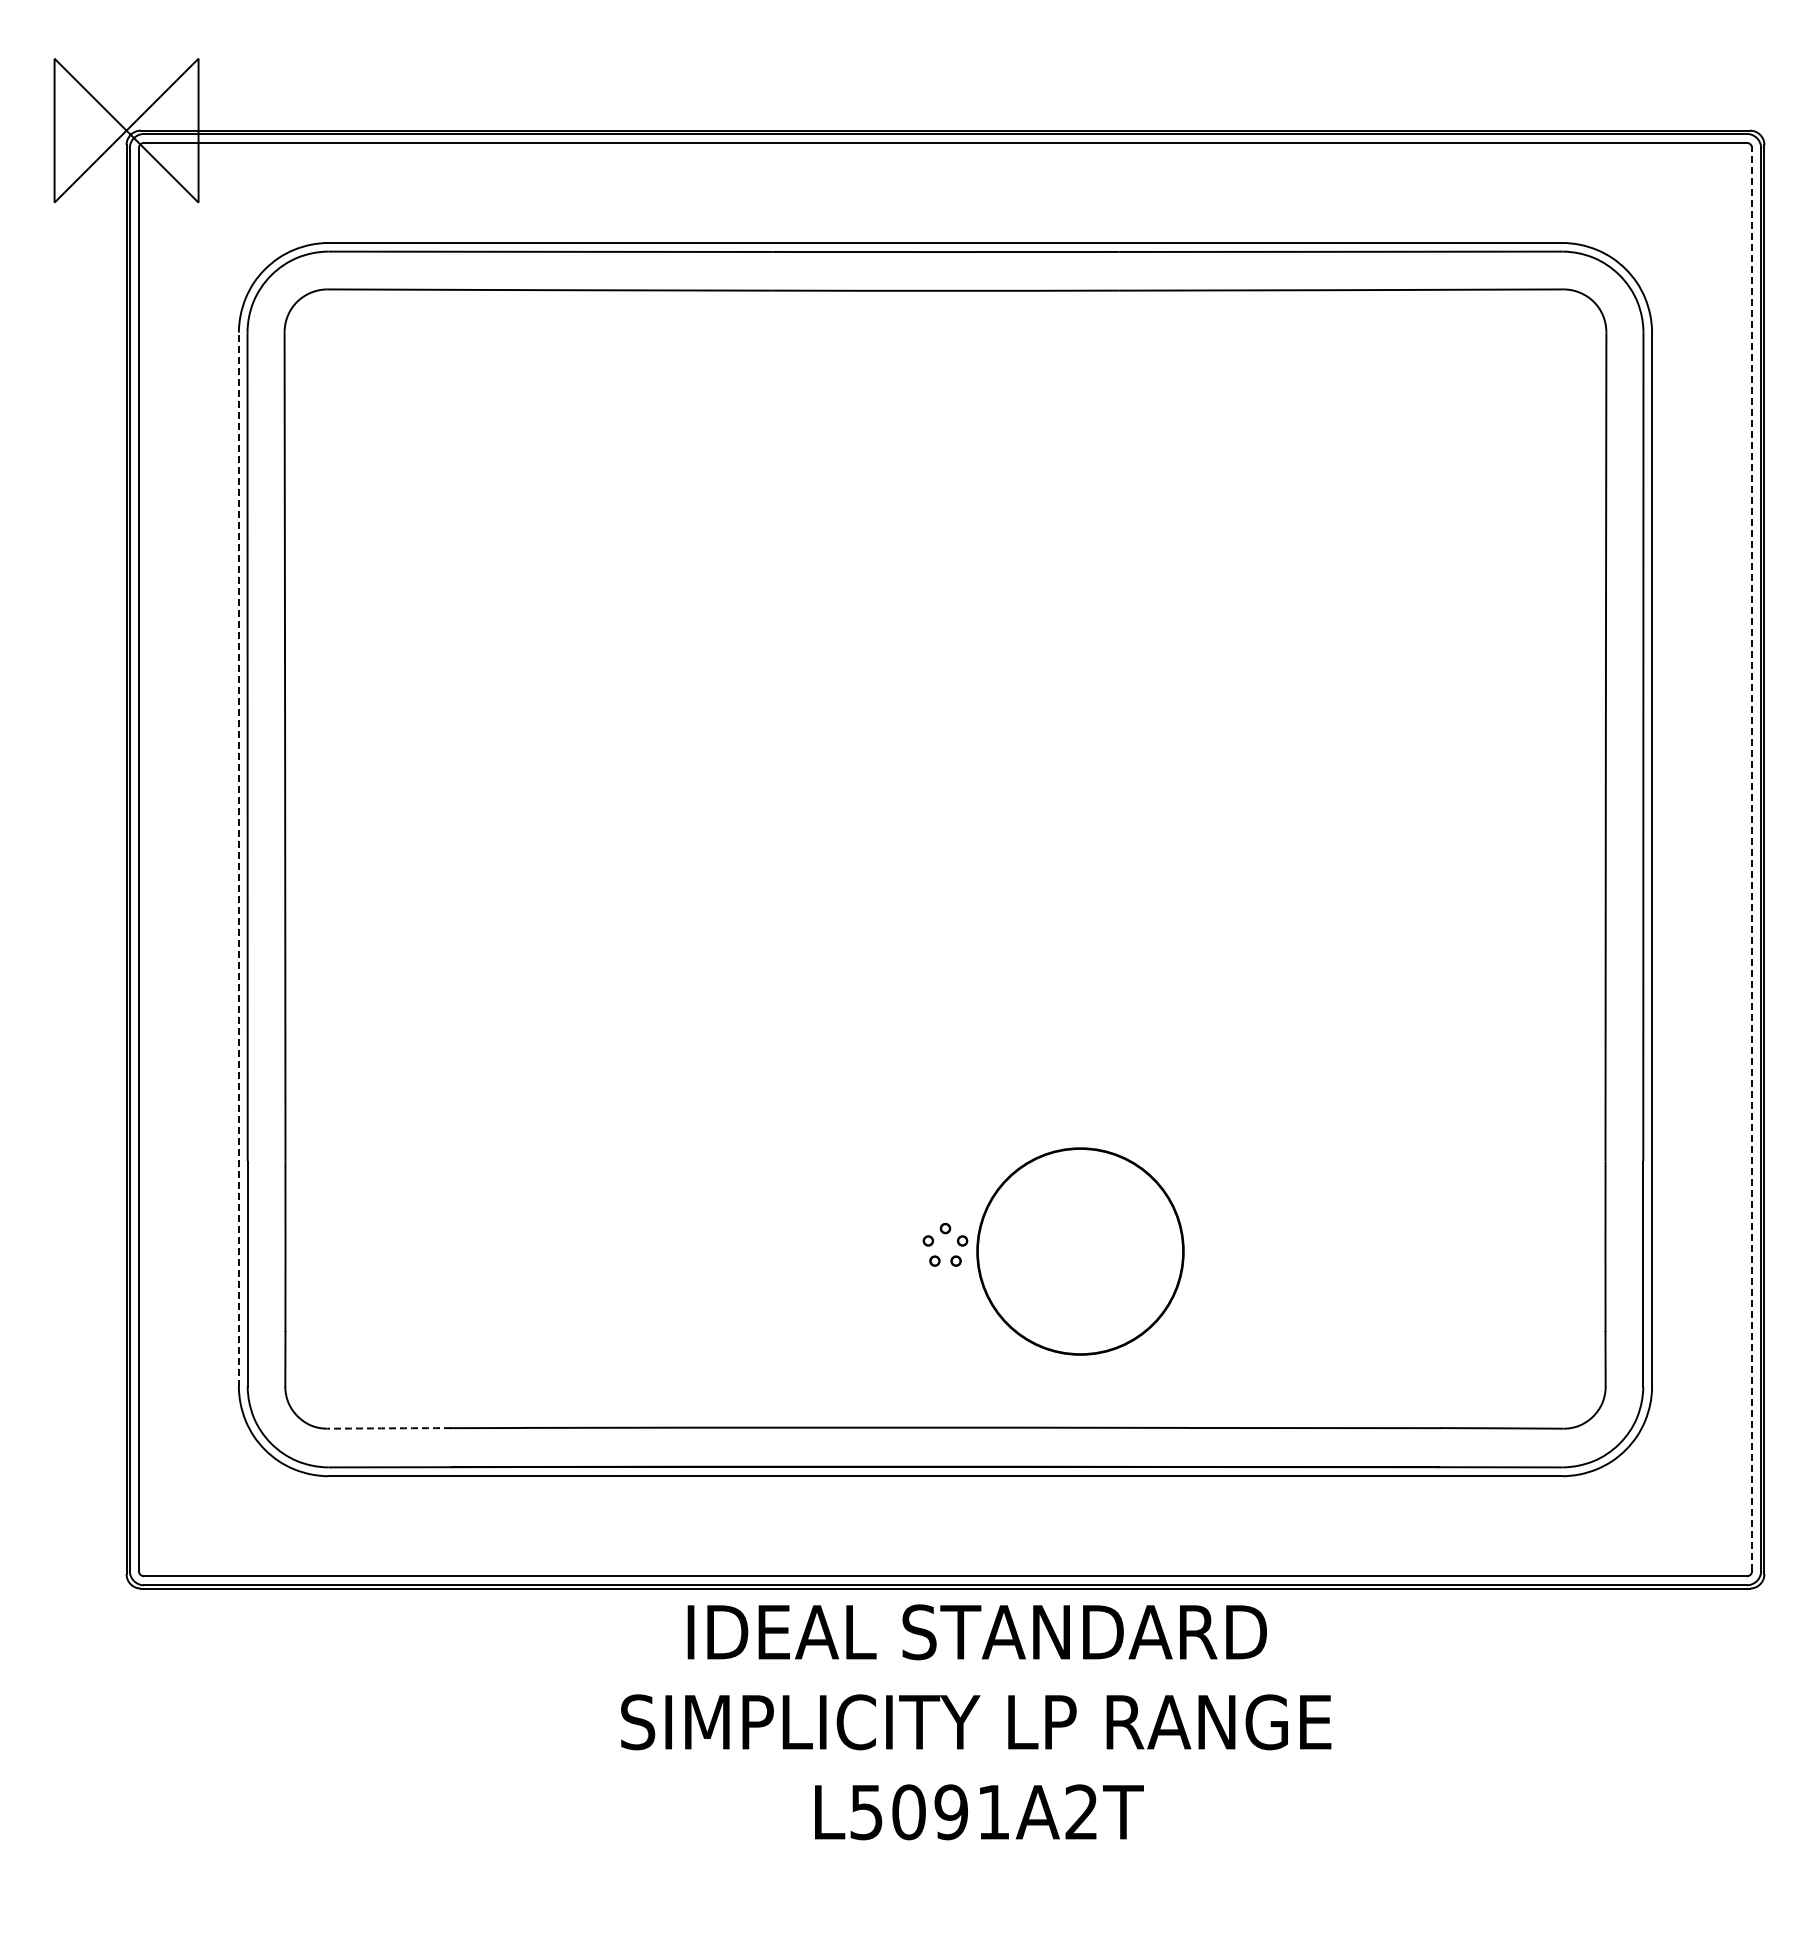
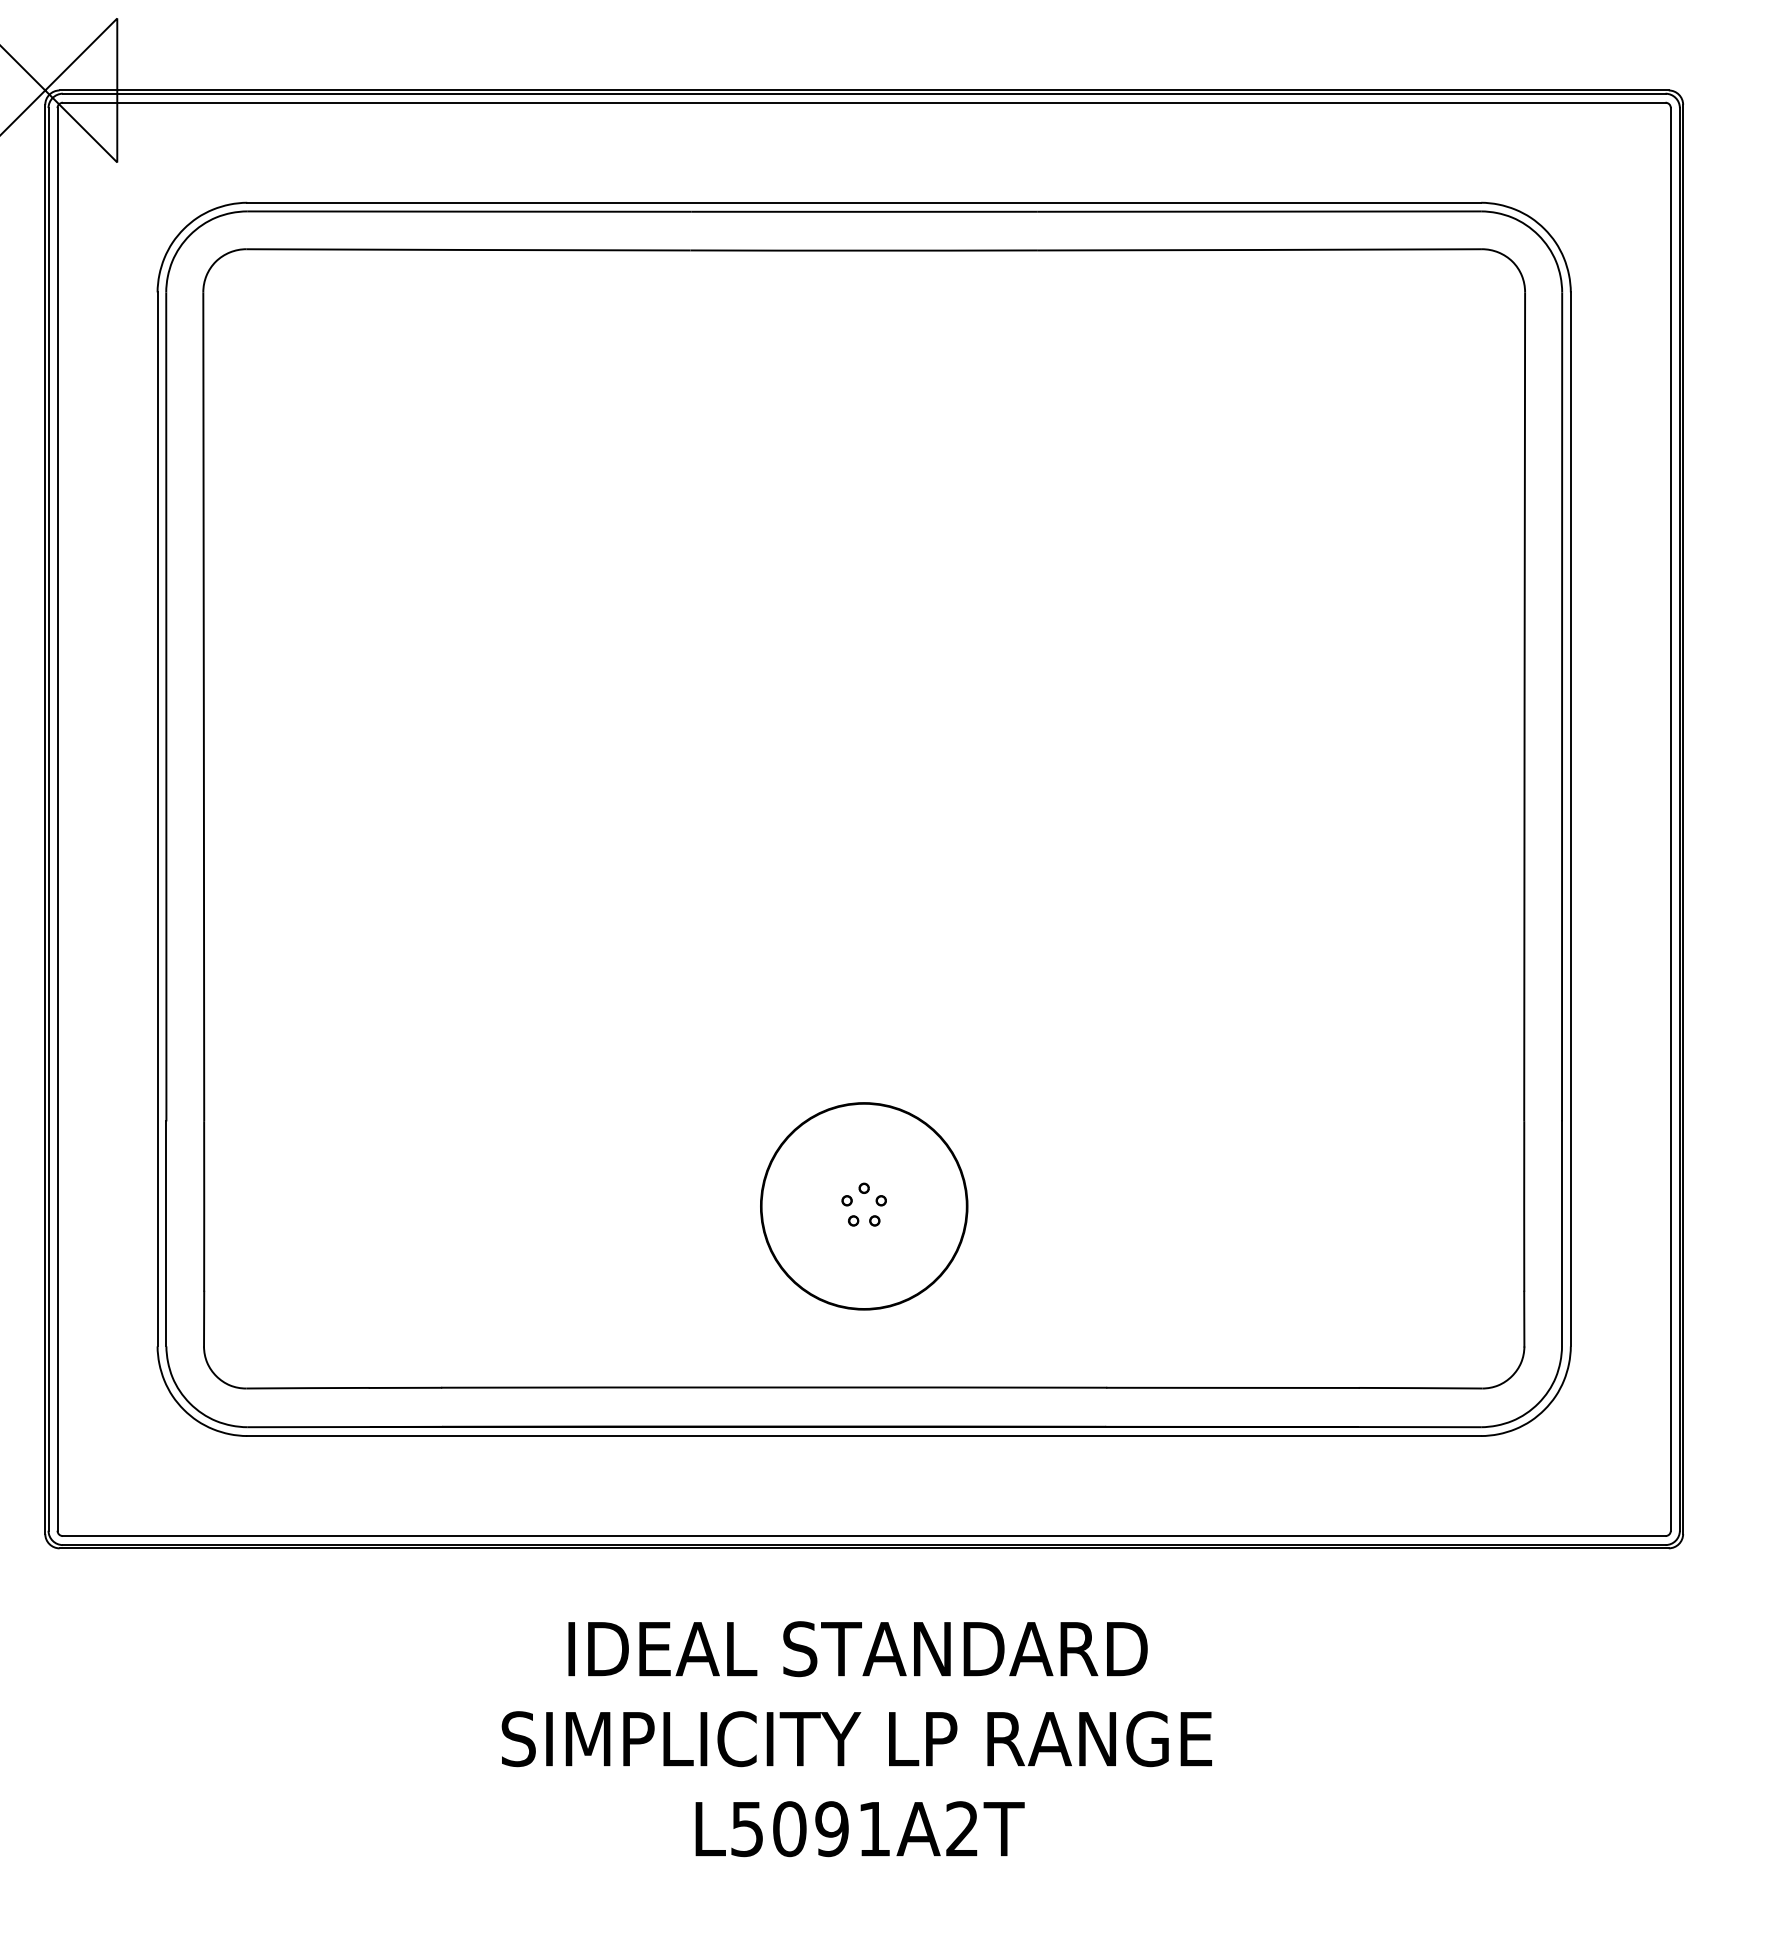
line: (238, 859) -> (157, 819), dashed -> solid
line: (1752, 859) -> (1671, 819), dashed -> solid
circle: (1080, 1251) -> (864, 1206), moved
arc: (389, 1428) -> (308, 1388), dashed -> solid
text: (976, 1722) -> (857, 1739), moved

